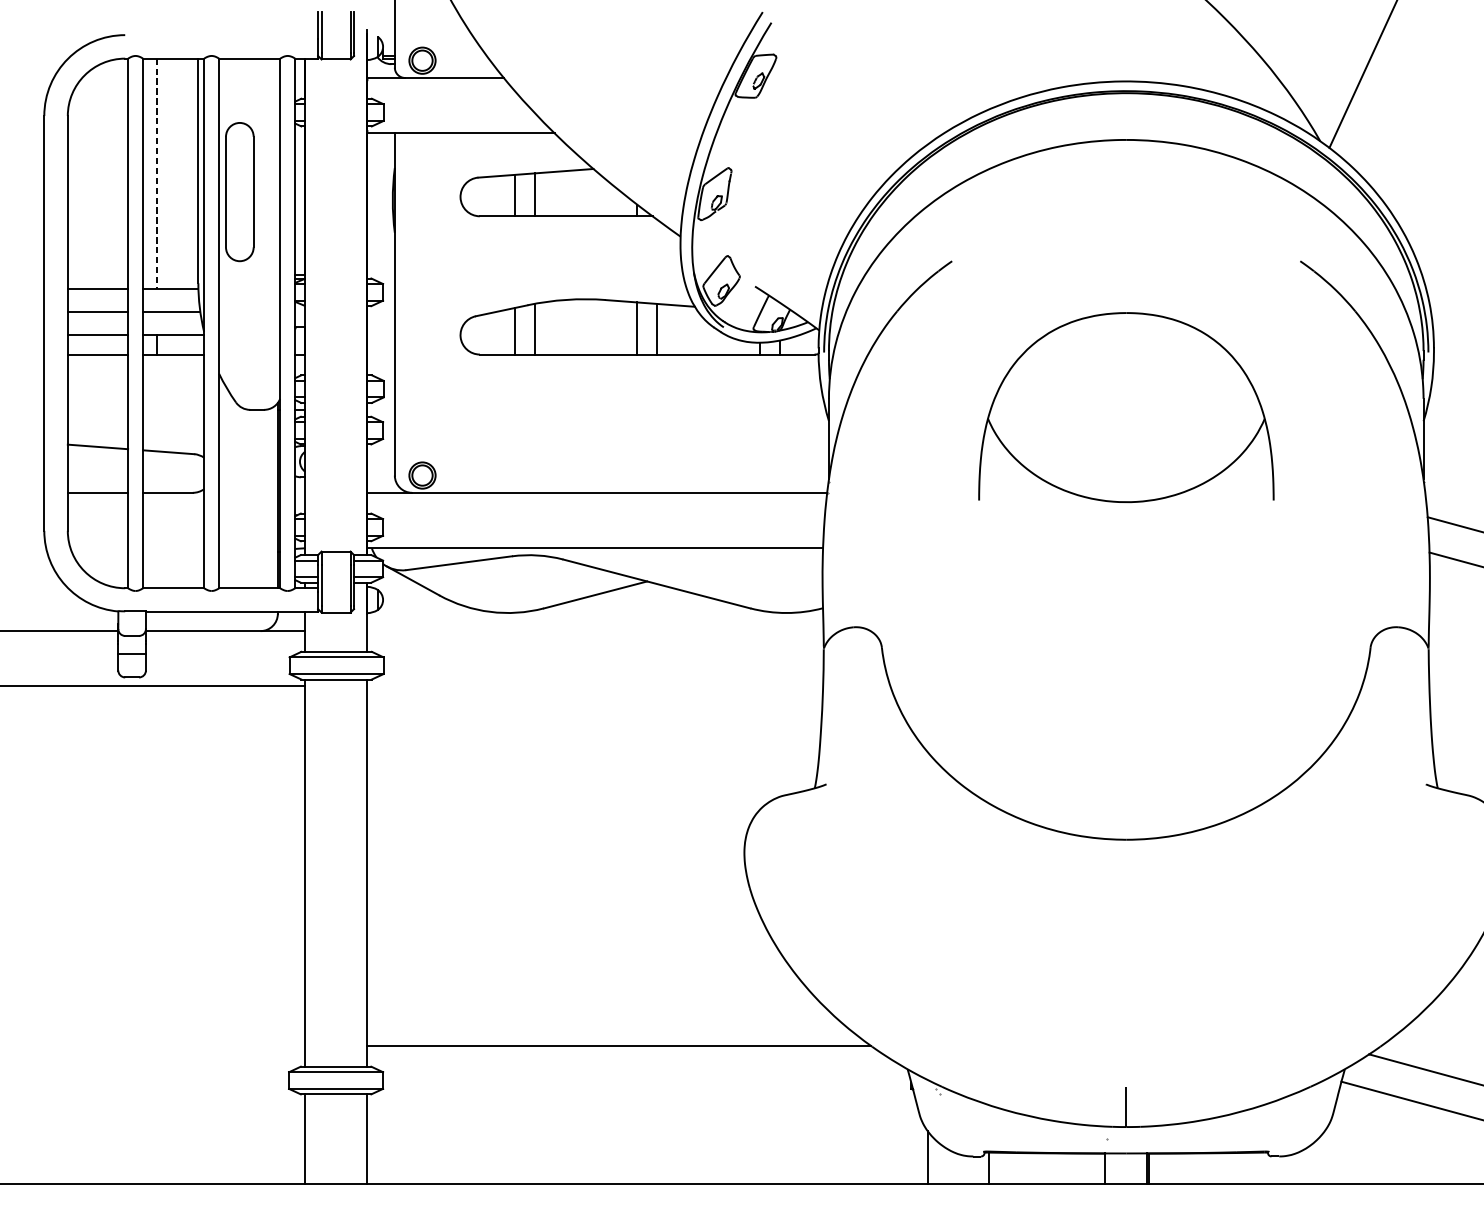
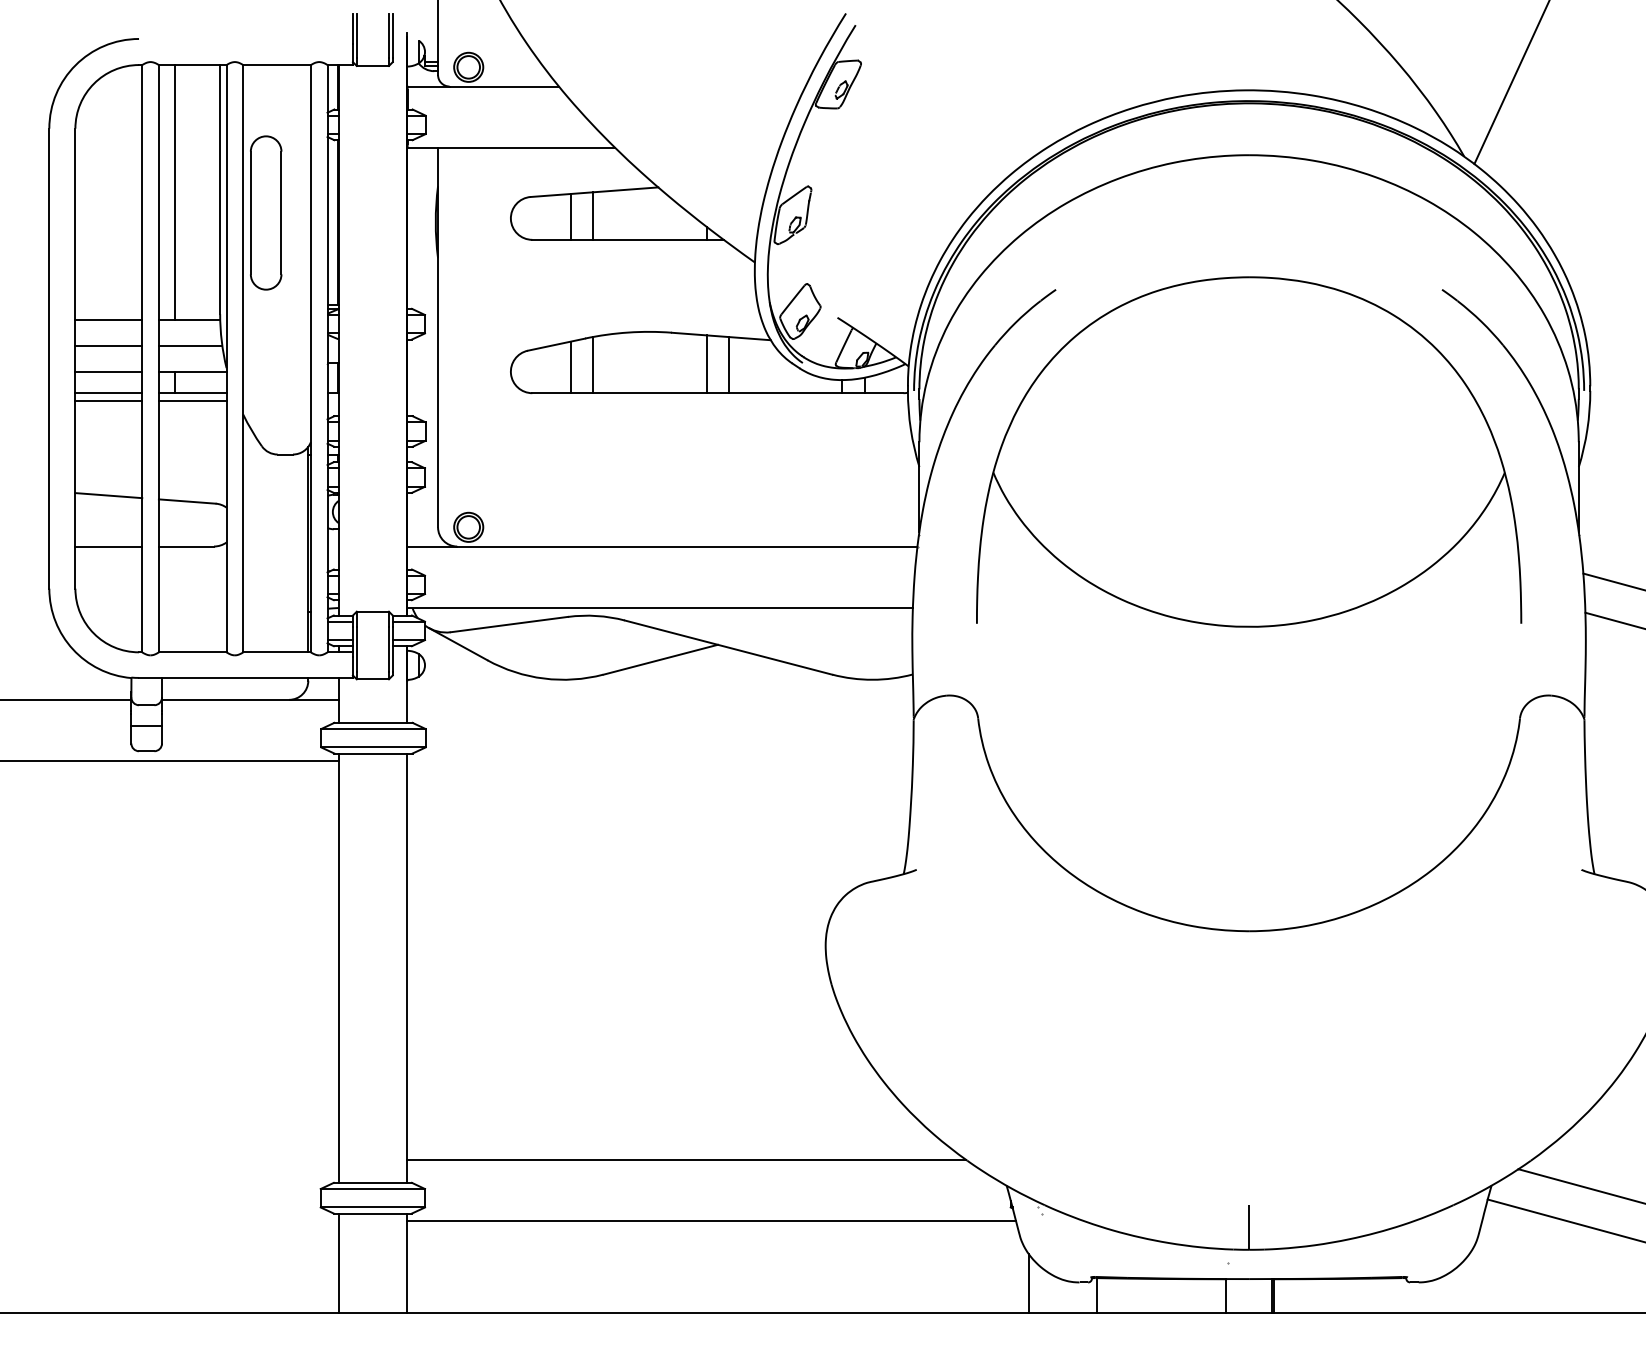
line: (157, 173) -> (174, 192), dashed -> solid
line: (97, 361) -> (108, 400), added
line: (173, 361) -> (192, 400), added
part: (1126, 407) -> (1249, 451), size x1.67
line: (641, 1101) -> (711, 1221), added

